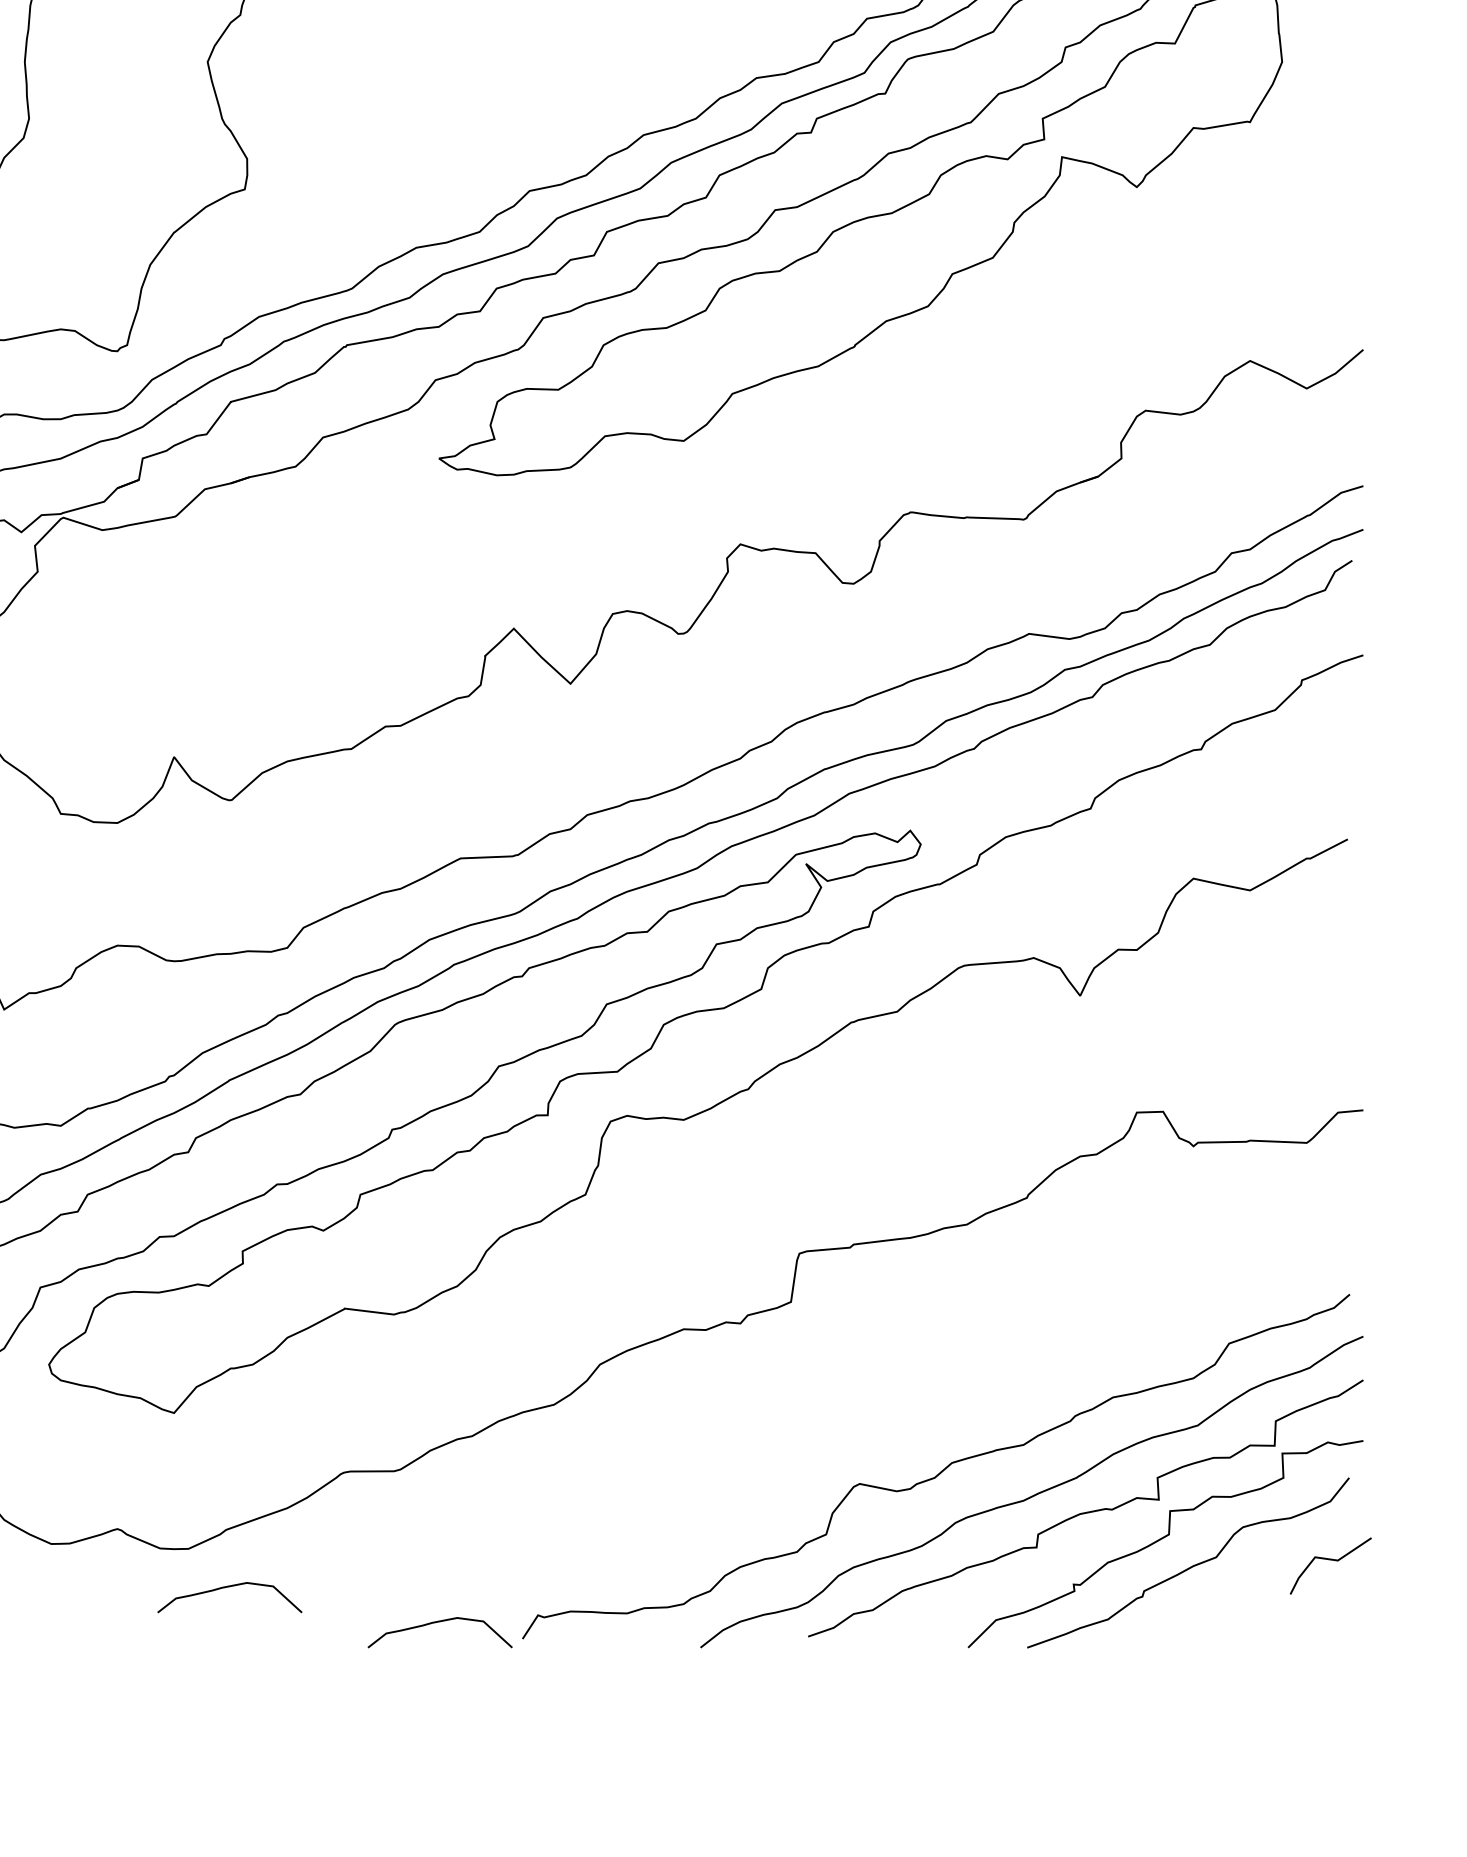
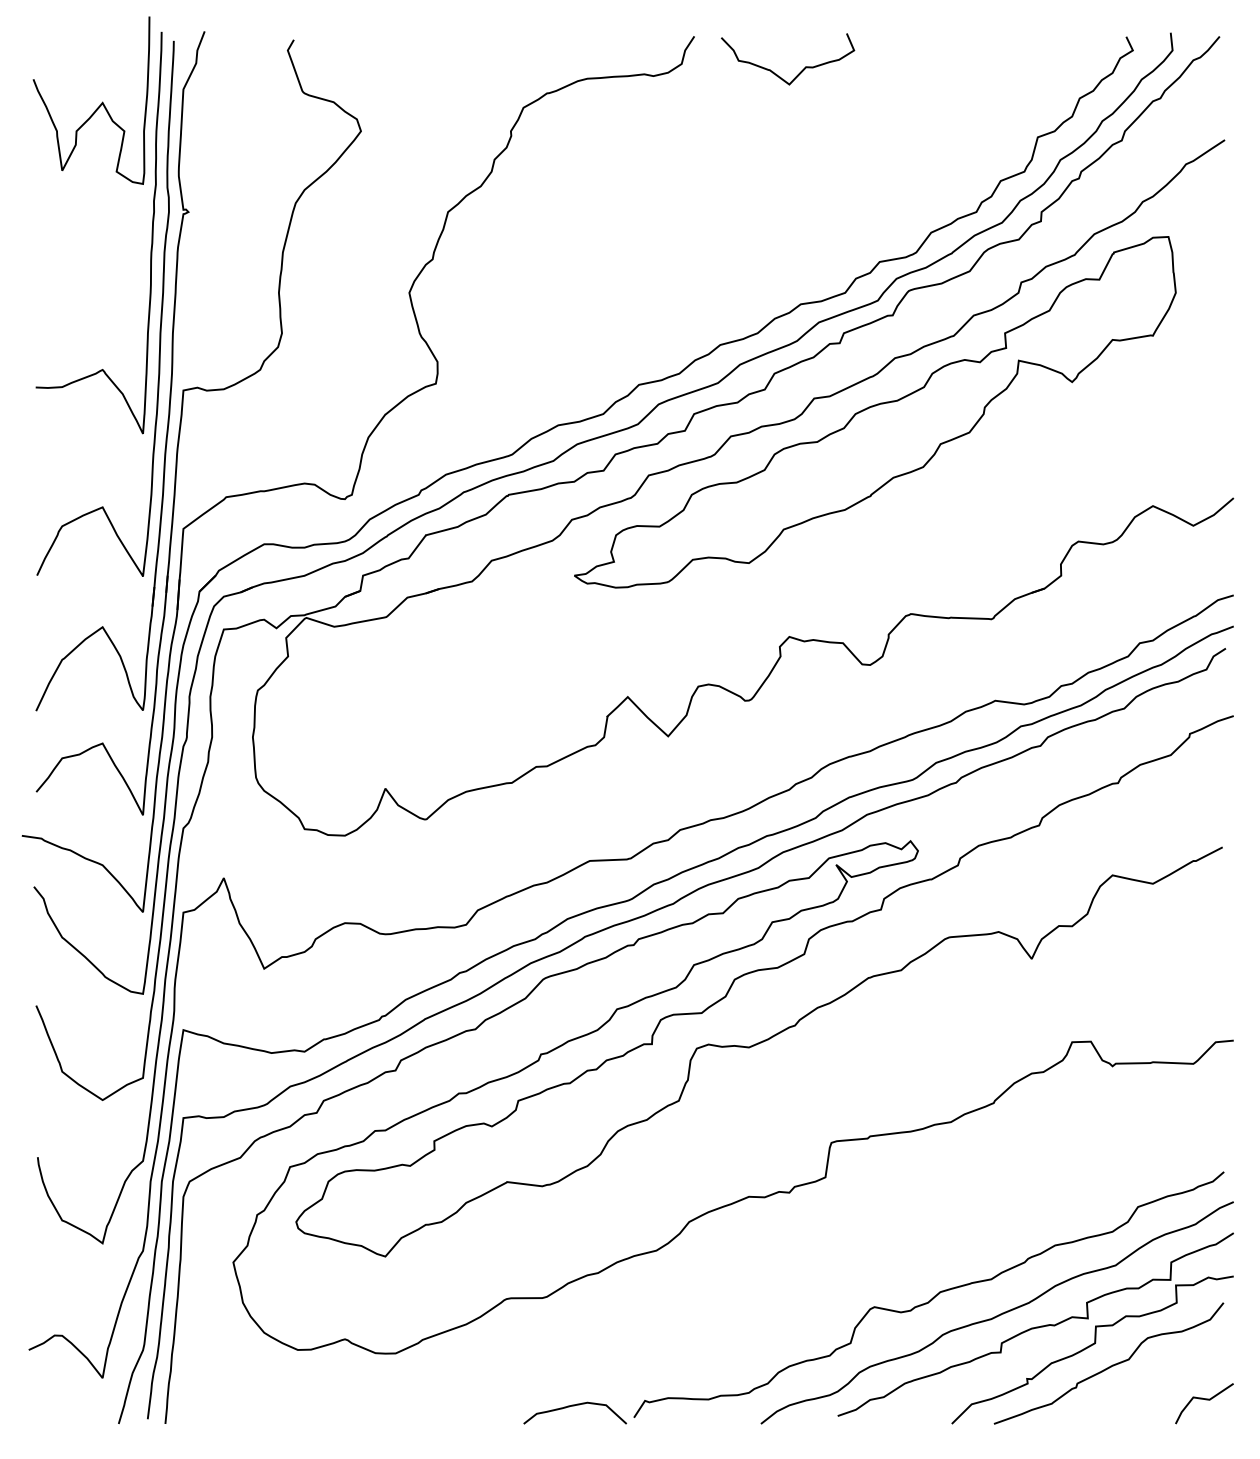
line: (1332, 1561) -> (1205, 1400), moved
curve: (228, 1588) -> (424, 1381), removed

